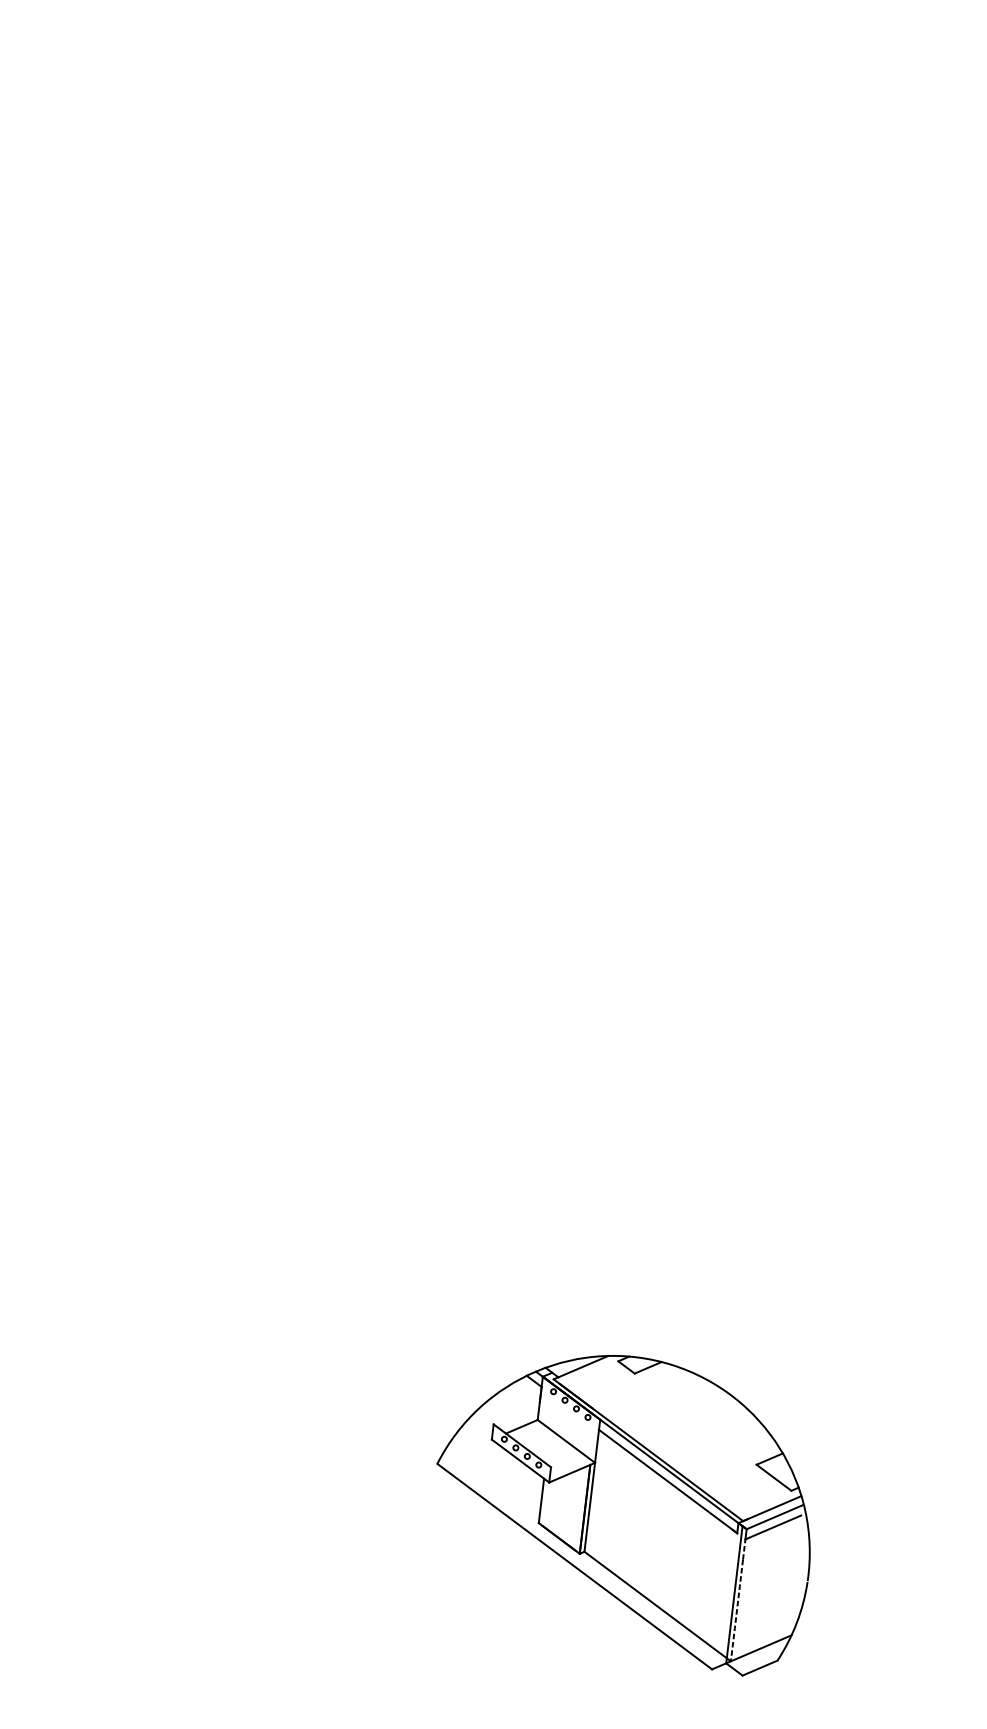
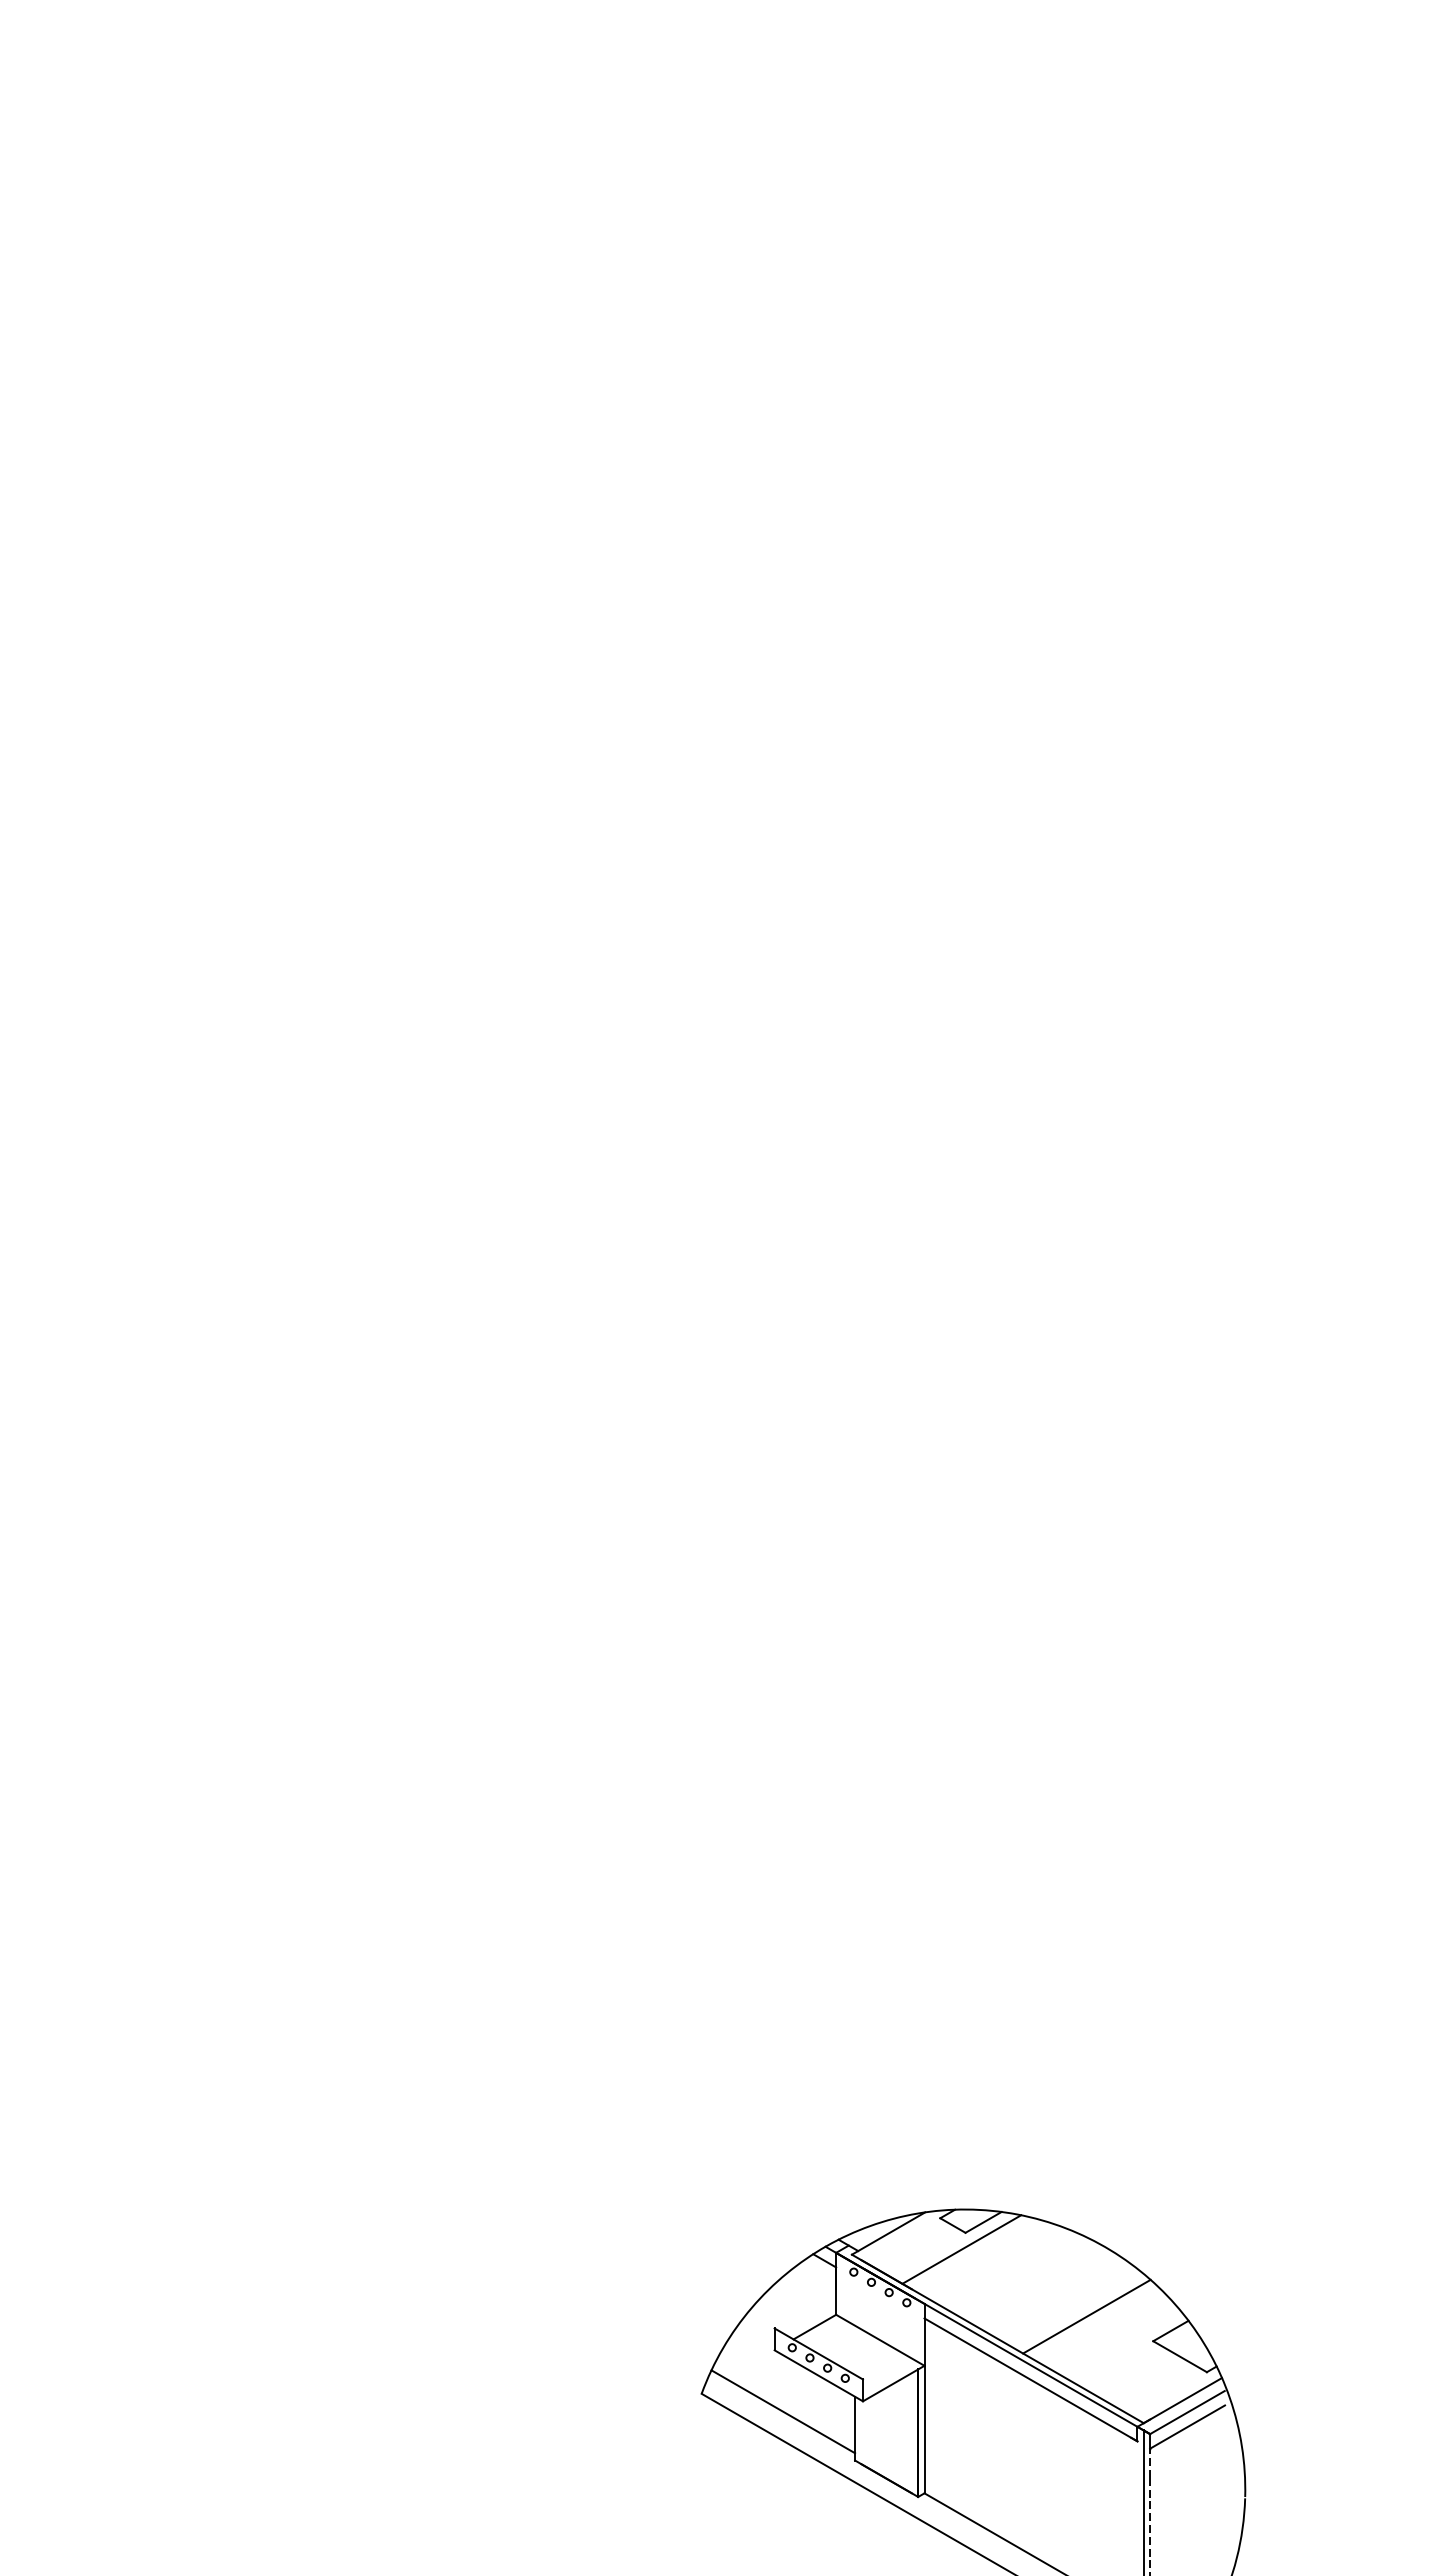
line: (630, 1384) -> (961, 2249), added
line: (712, 1441) -> (1086, 2316), added
line: (492, 1483) -> (783, 2411), added

